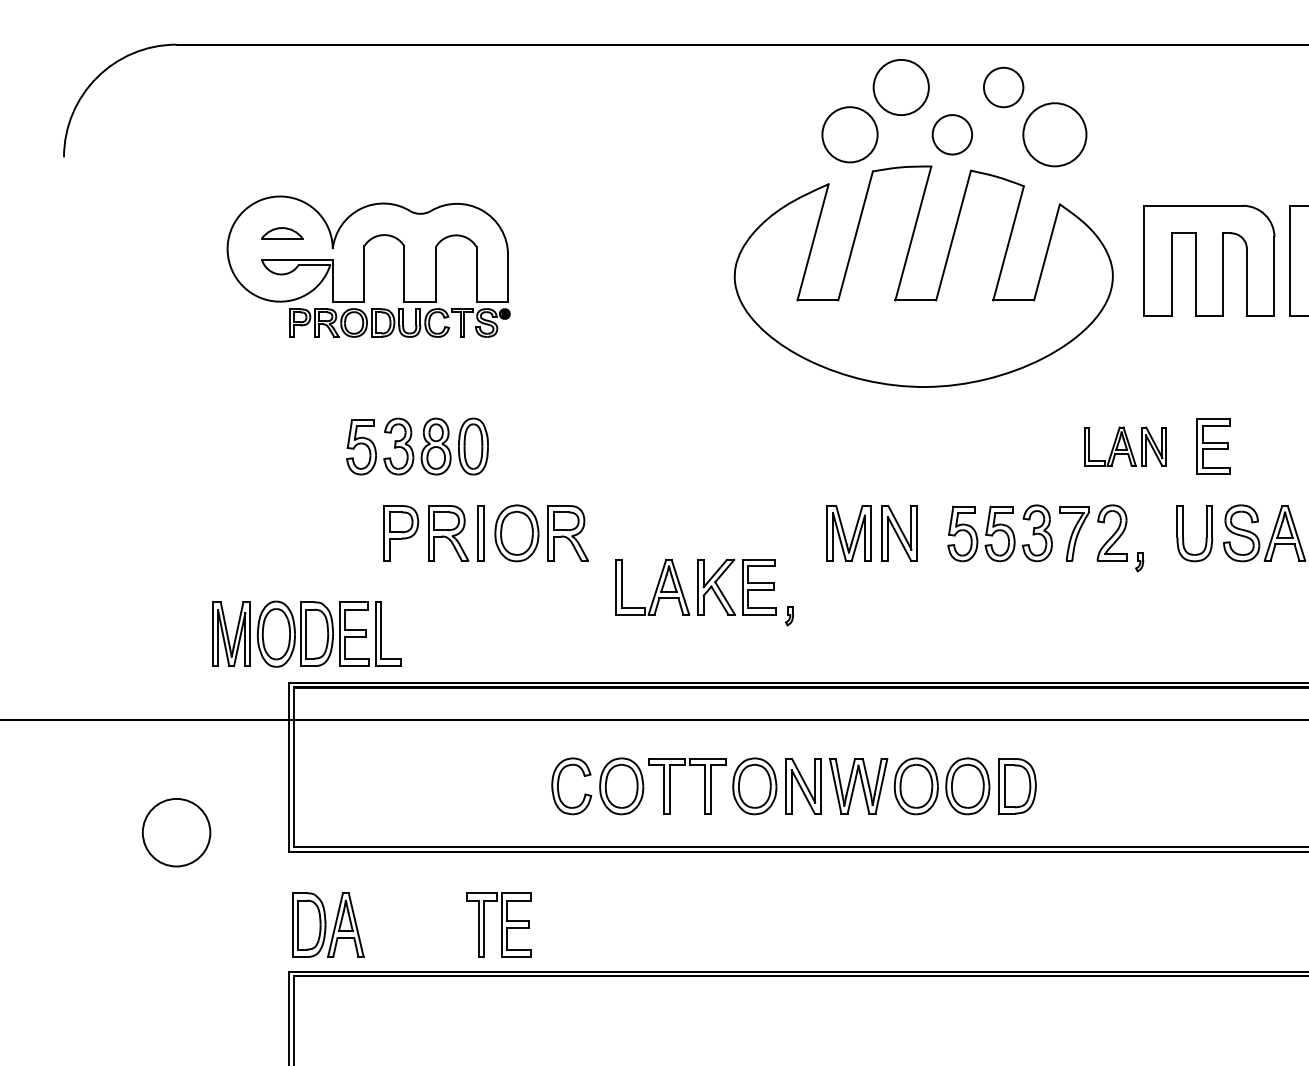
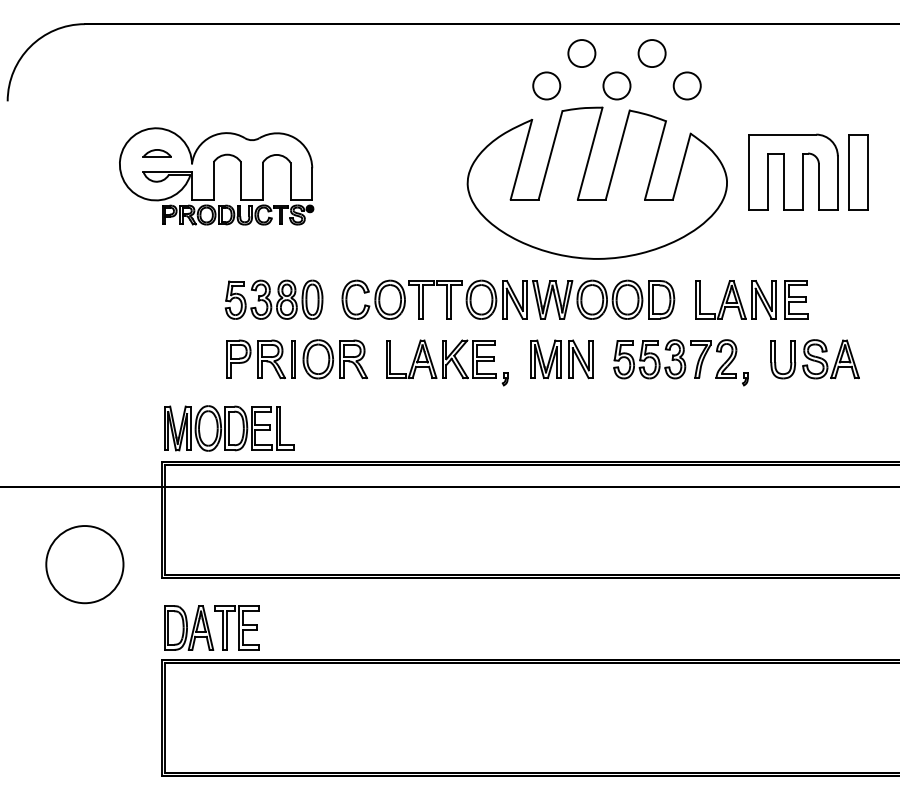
circle: (900, 87) -> (581, 53), size x0.71
circle: (849, 134) -> (546, 85), size x0.71
circle: (1053, 134) -> (686, 85), size x0.62
part: (416, 446) -> (273, 299), moved
part: (1125, 446) -> (735, 299), size x1.43
part: (705, 591) -> (447, 362), moved
part: (307, 634) -> (229, 428), moved
part: (794, 785) -> (508, 299), moved
circle: (176, 832) -> (84, 564), size x1.67
part: (498, 924) -> (236, 627), moved

